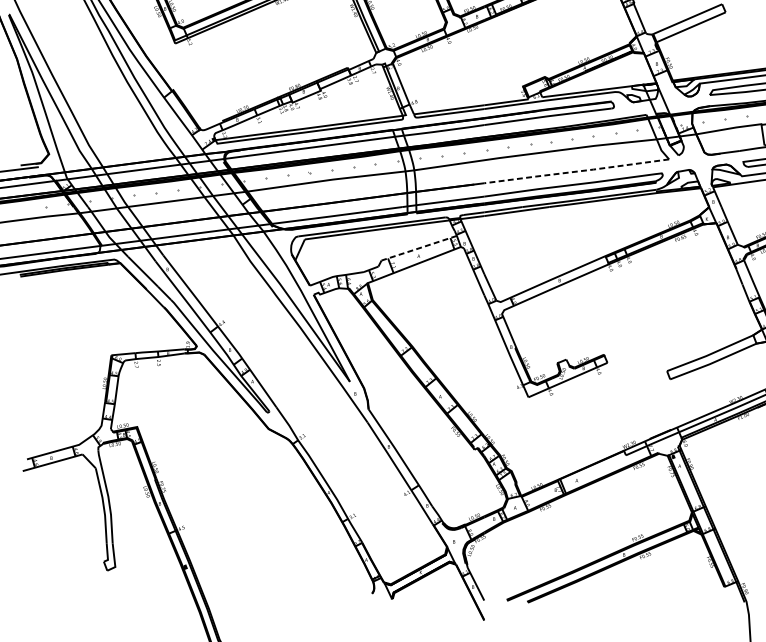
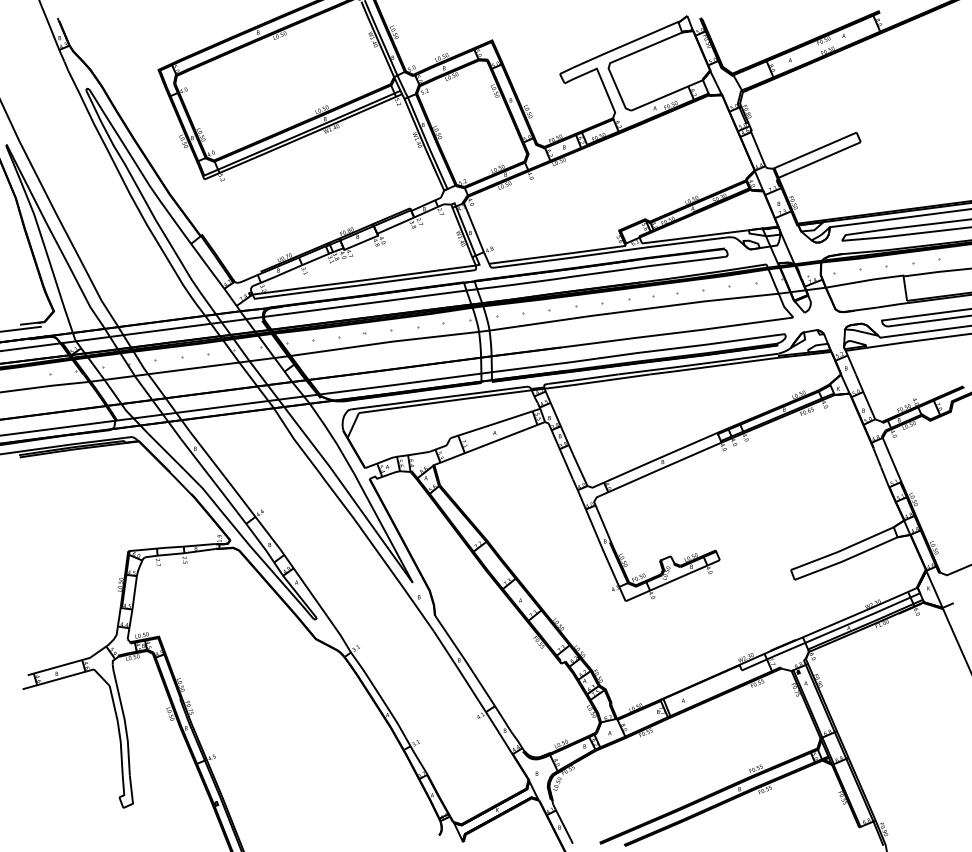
line: (576, 171) -> (682, 332), dashed -> solid
line: (419, 248) -> (495, 423), dashed -> solid

